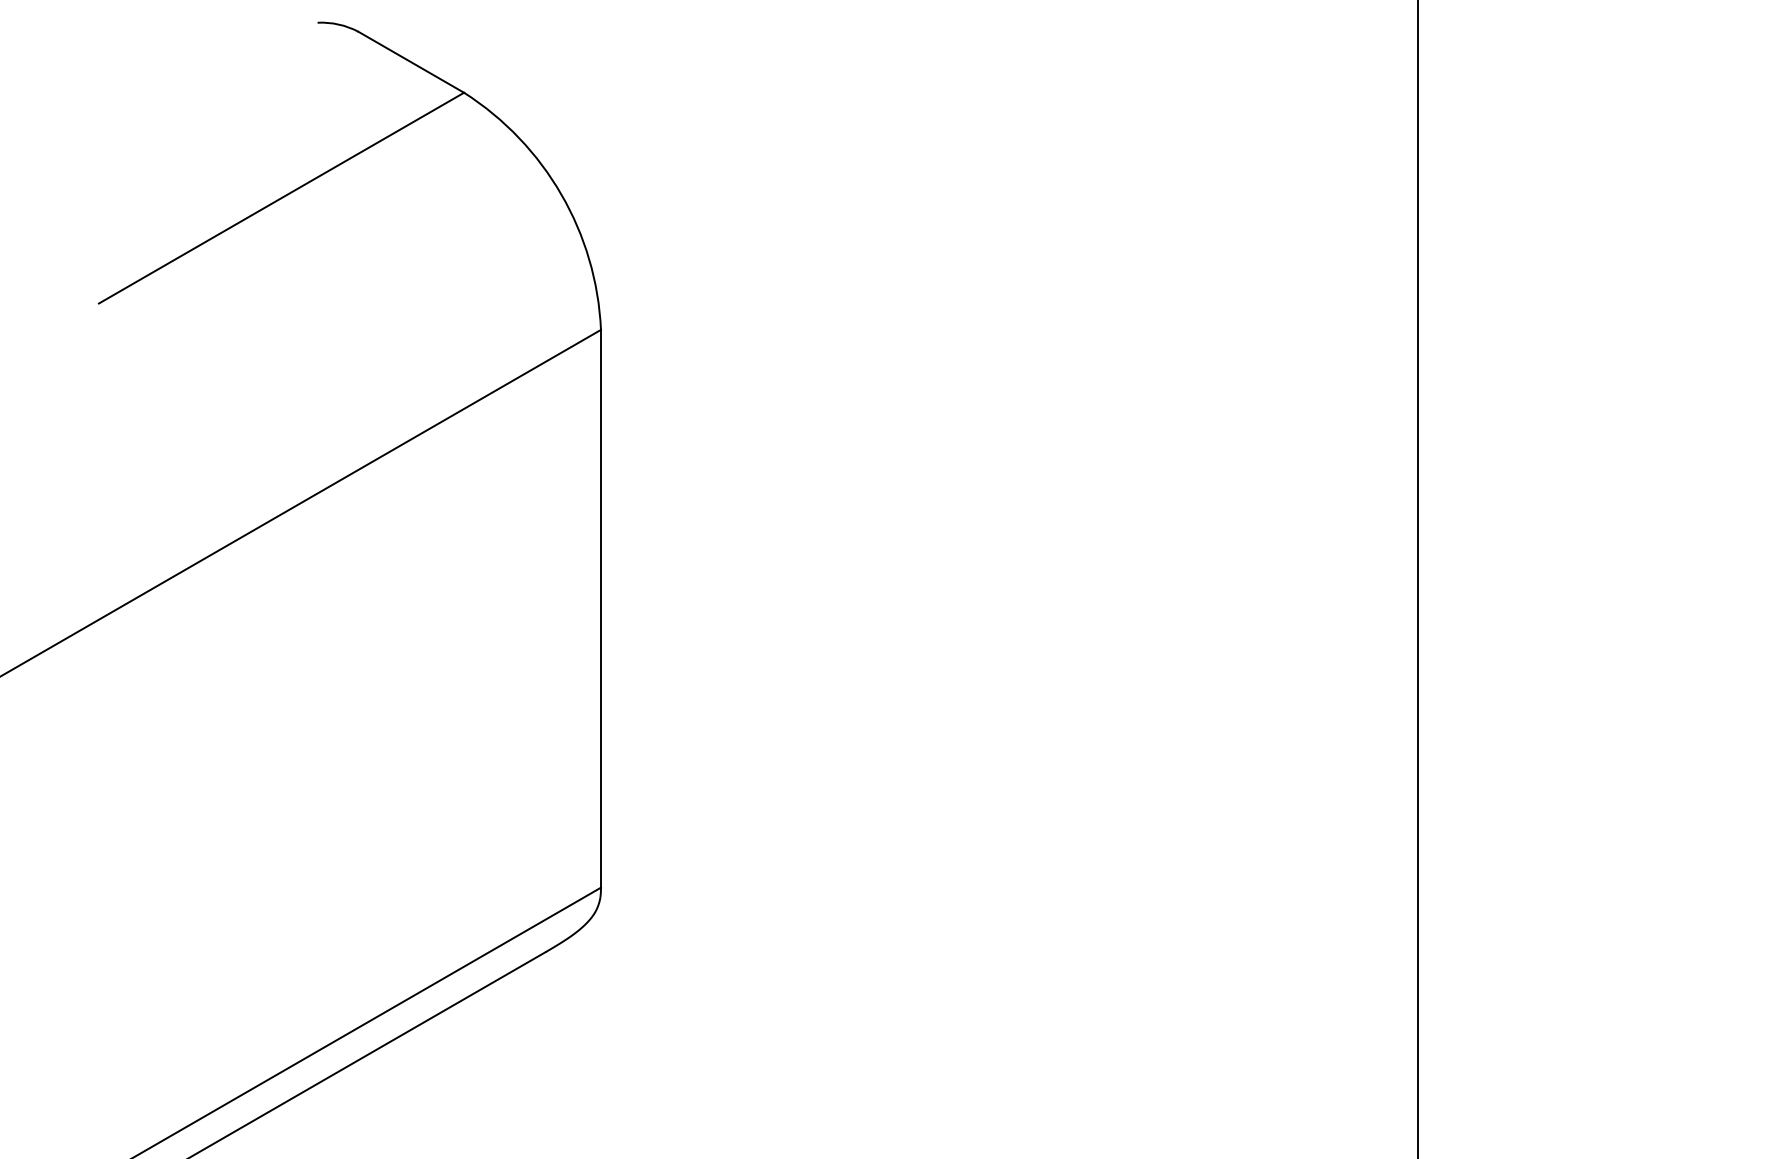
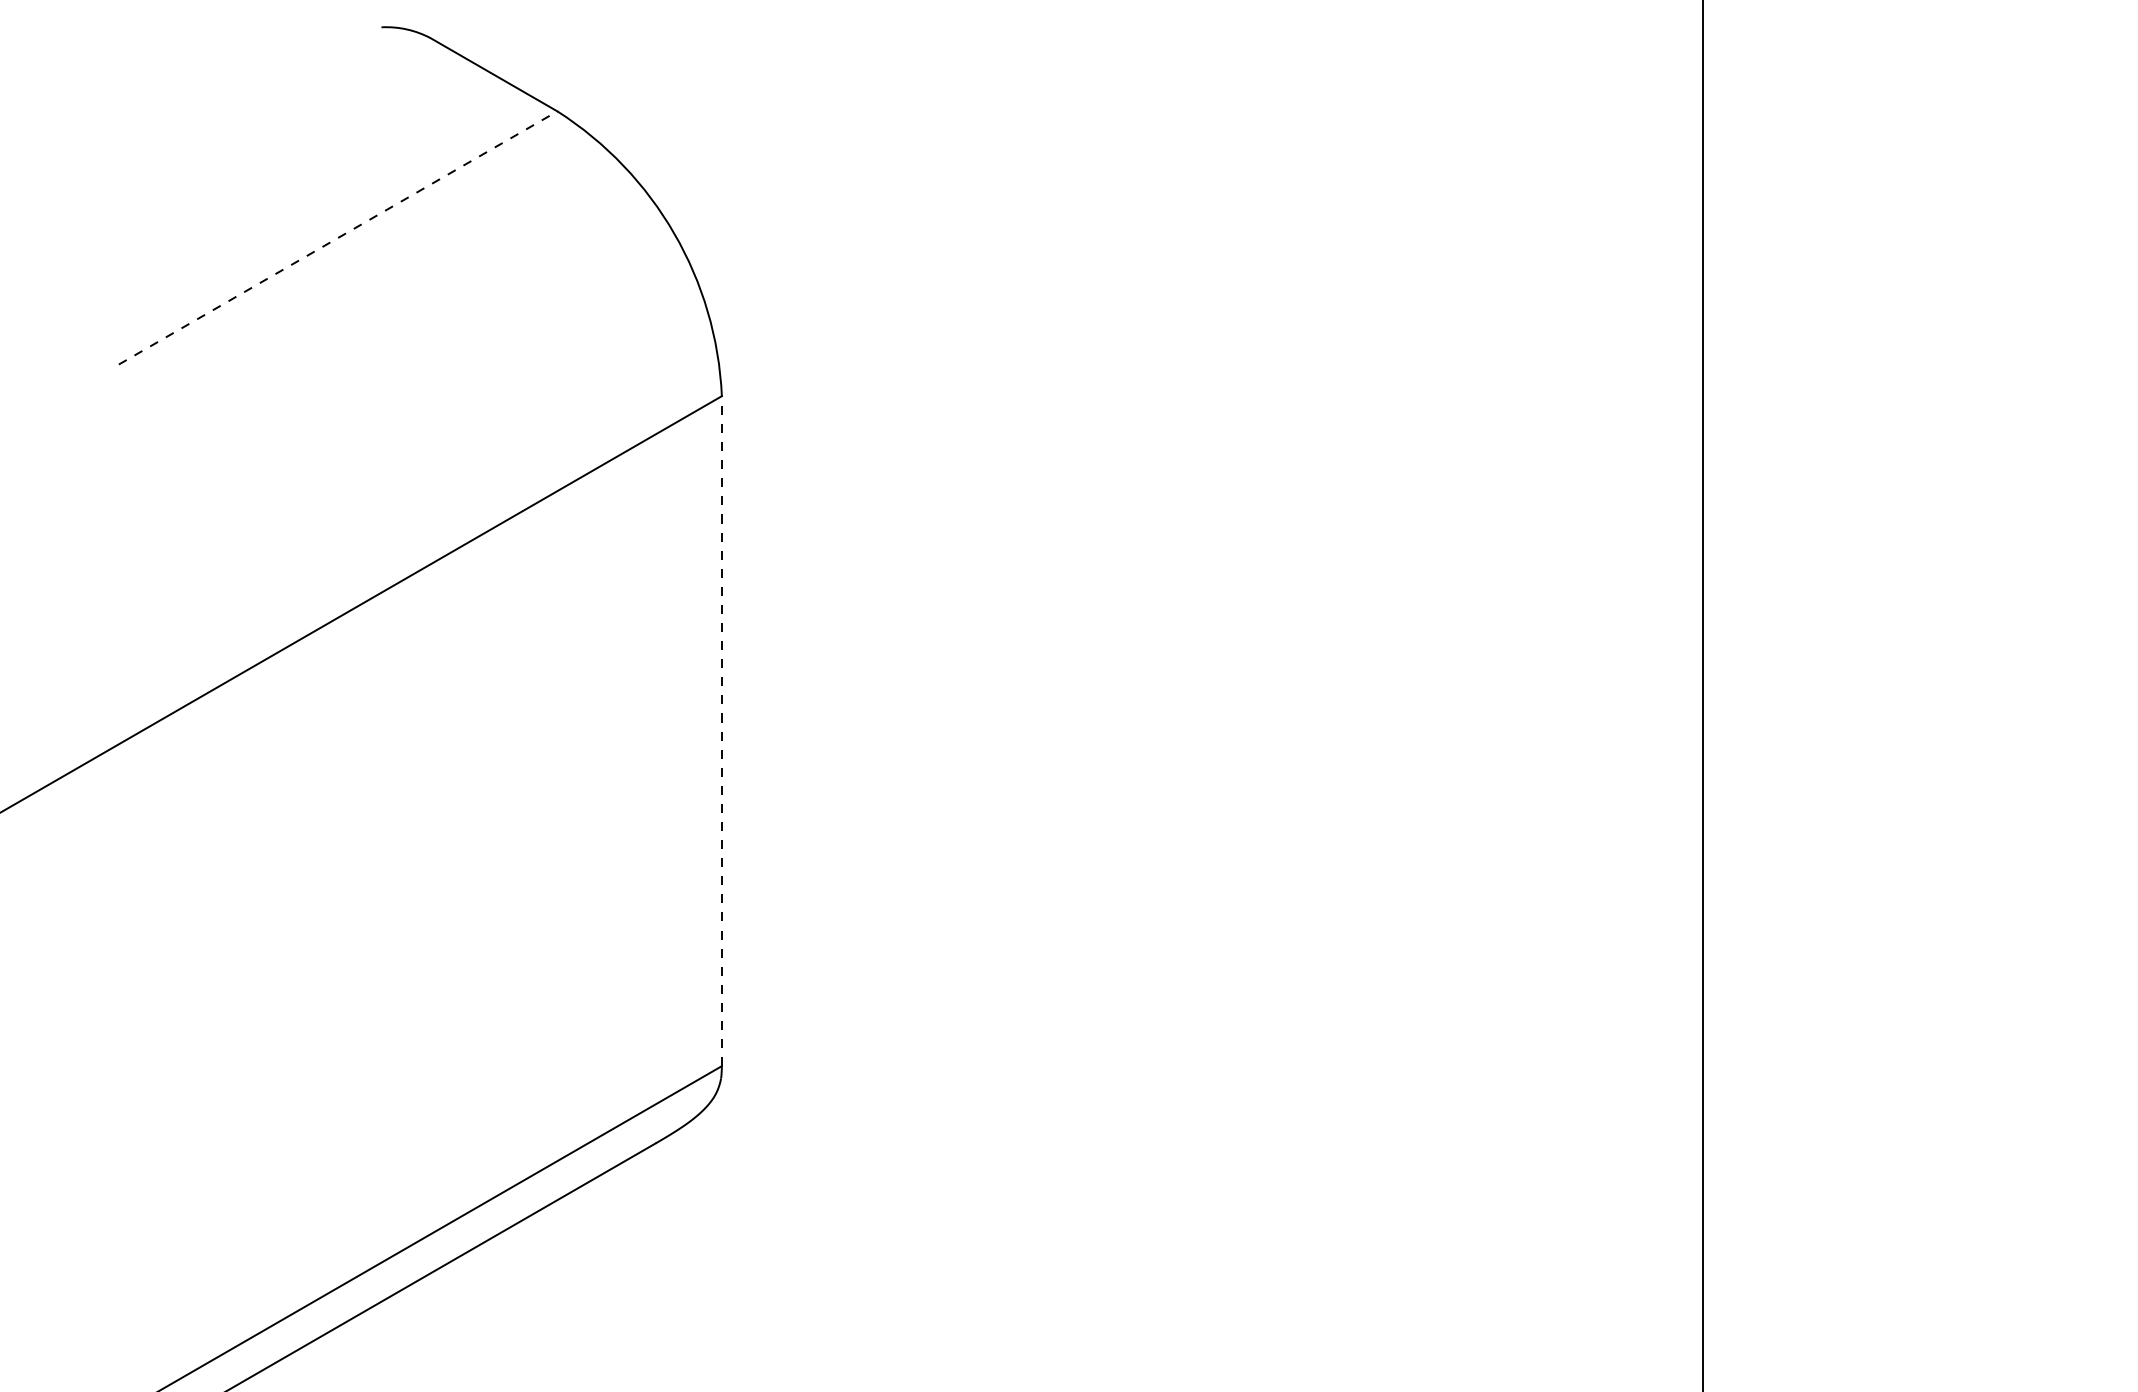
line: (281, 198) -> (338, 238), solid -> dashed
line: (600, 608) -> (721, 730), solid -> dashed

